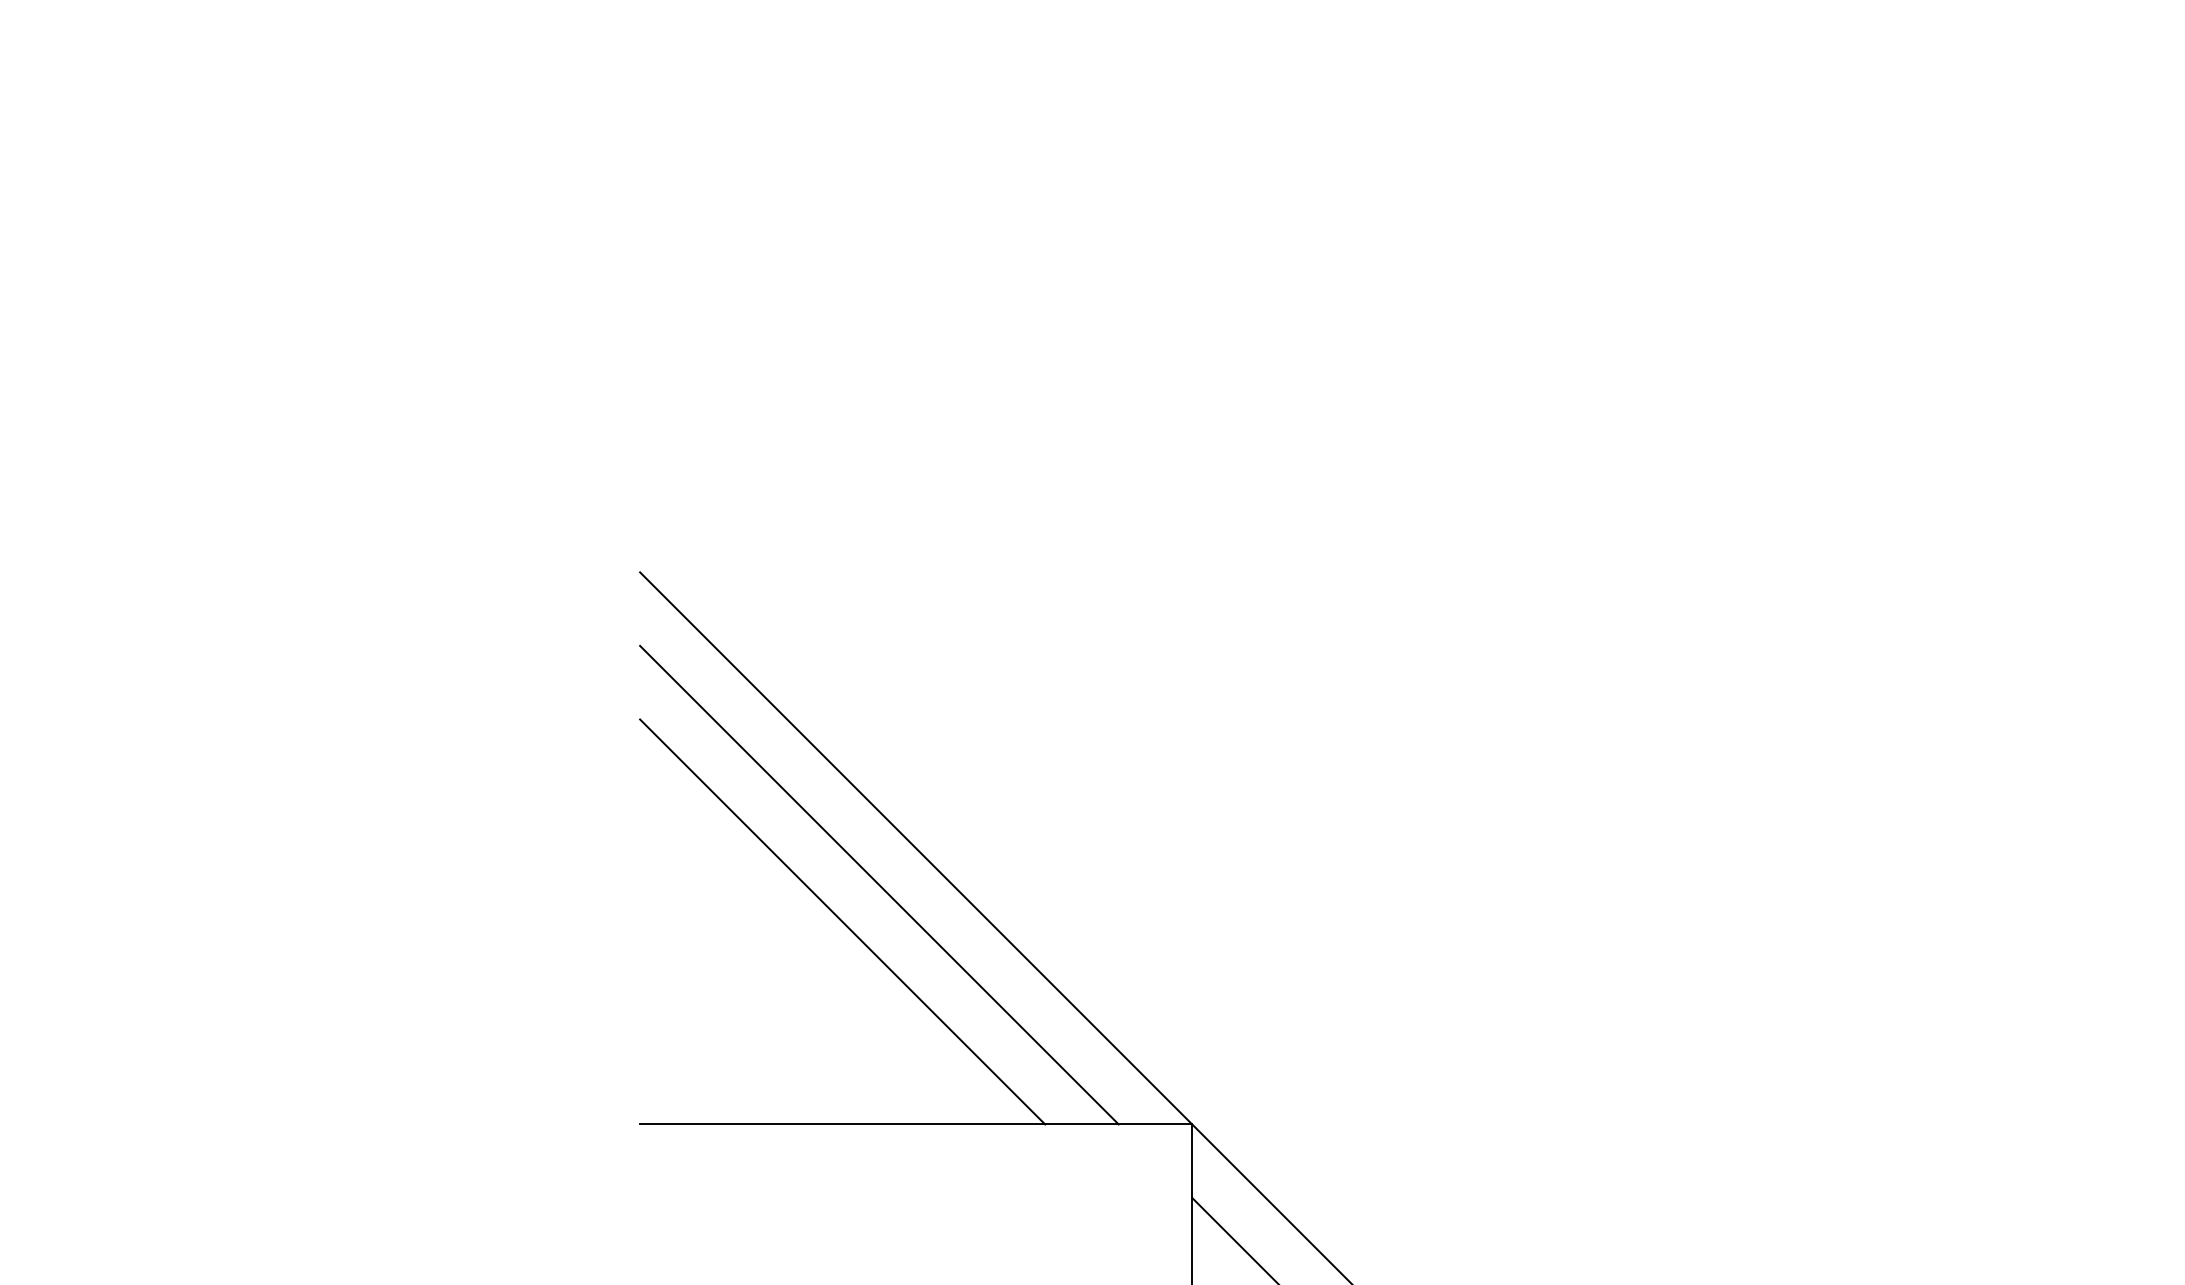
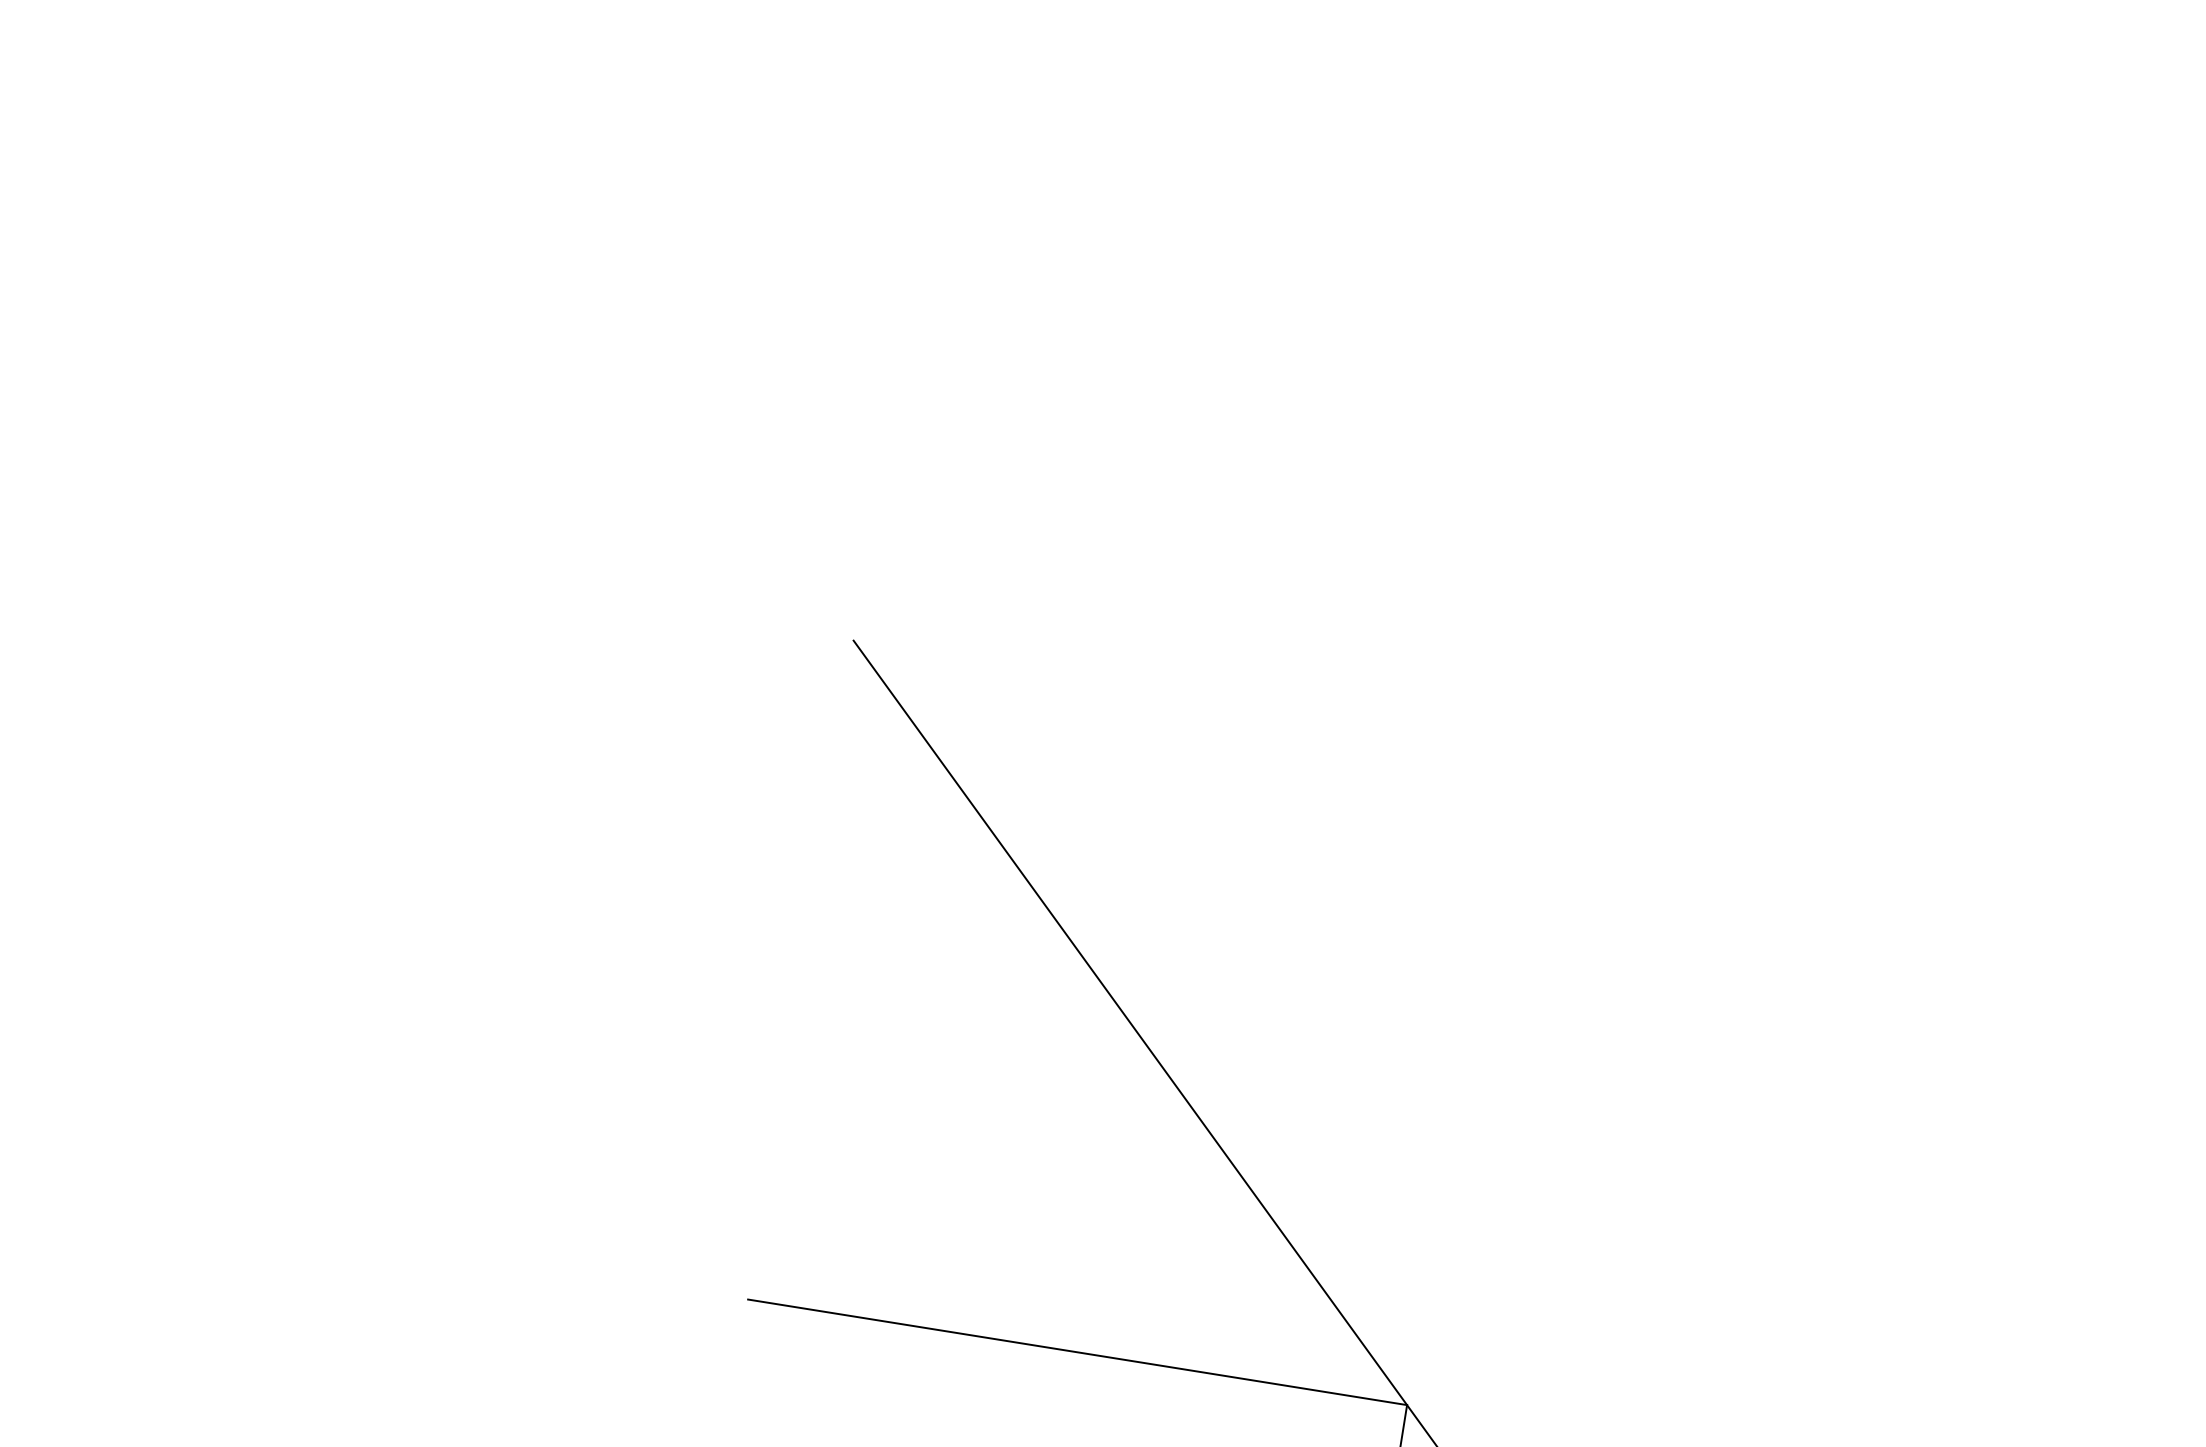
line: (879, 884) -> (1079, 1058), removed
line: (842, 921) -> (1028, 1096), removed

